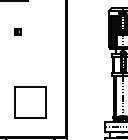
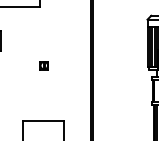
part: (17, 31) -> (43, 65), moved

